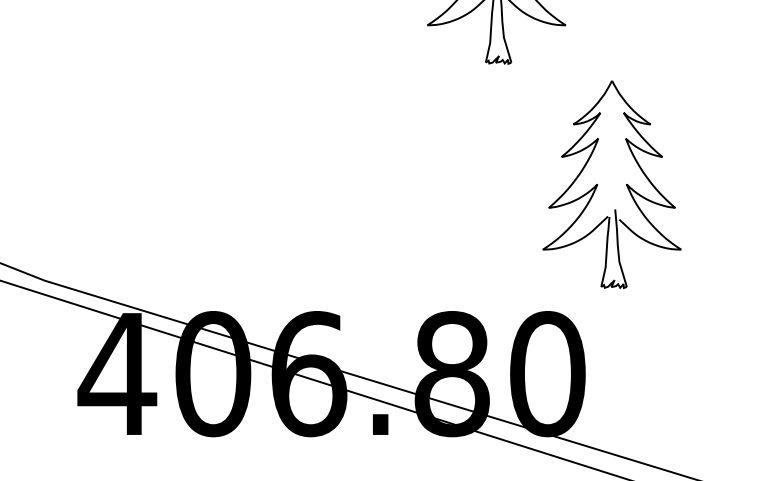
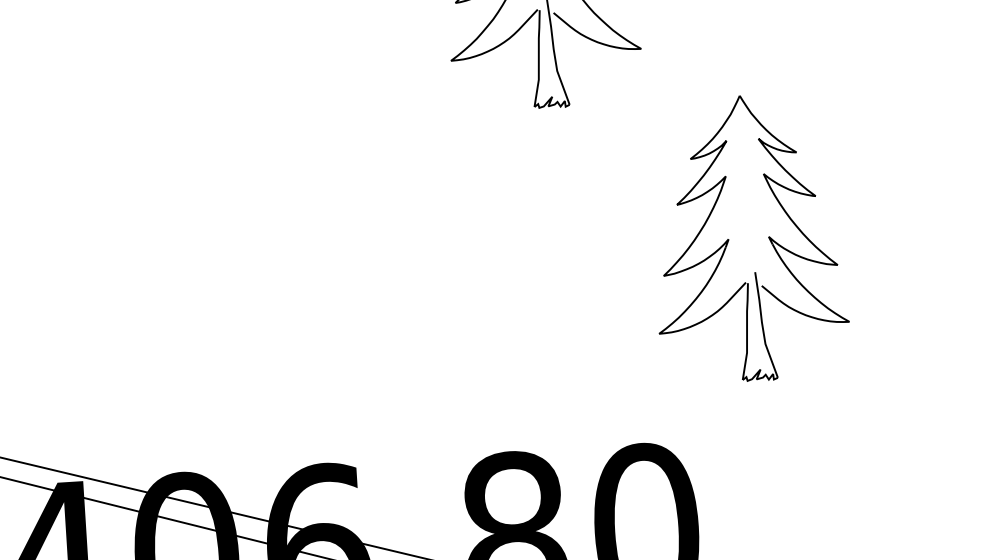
part: (598, 184) -> (730, 239), moved

